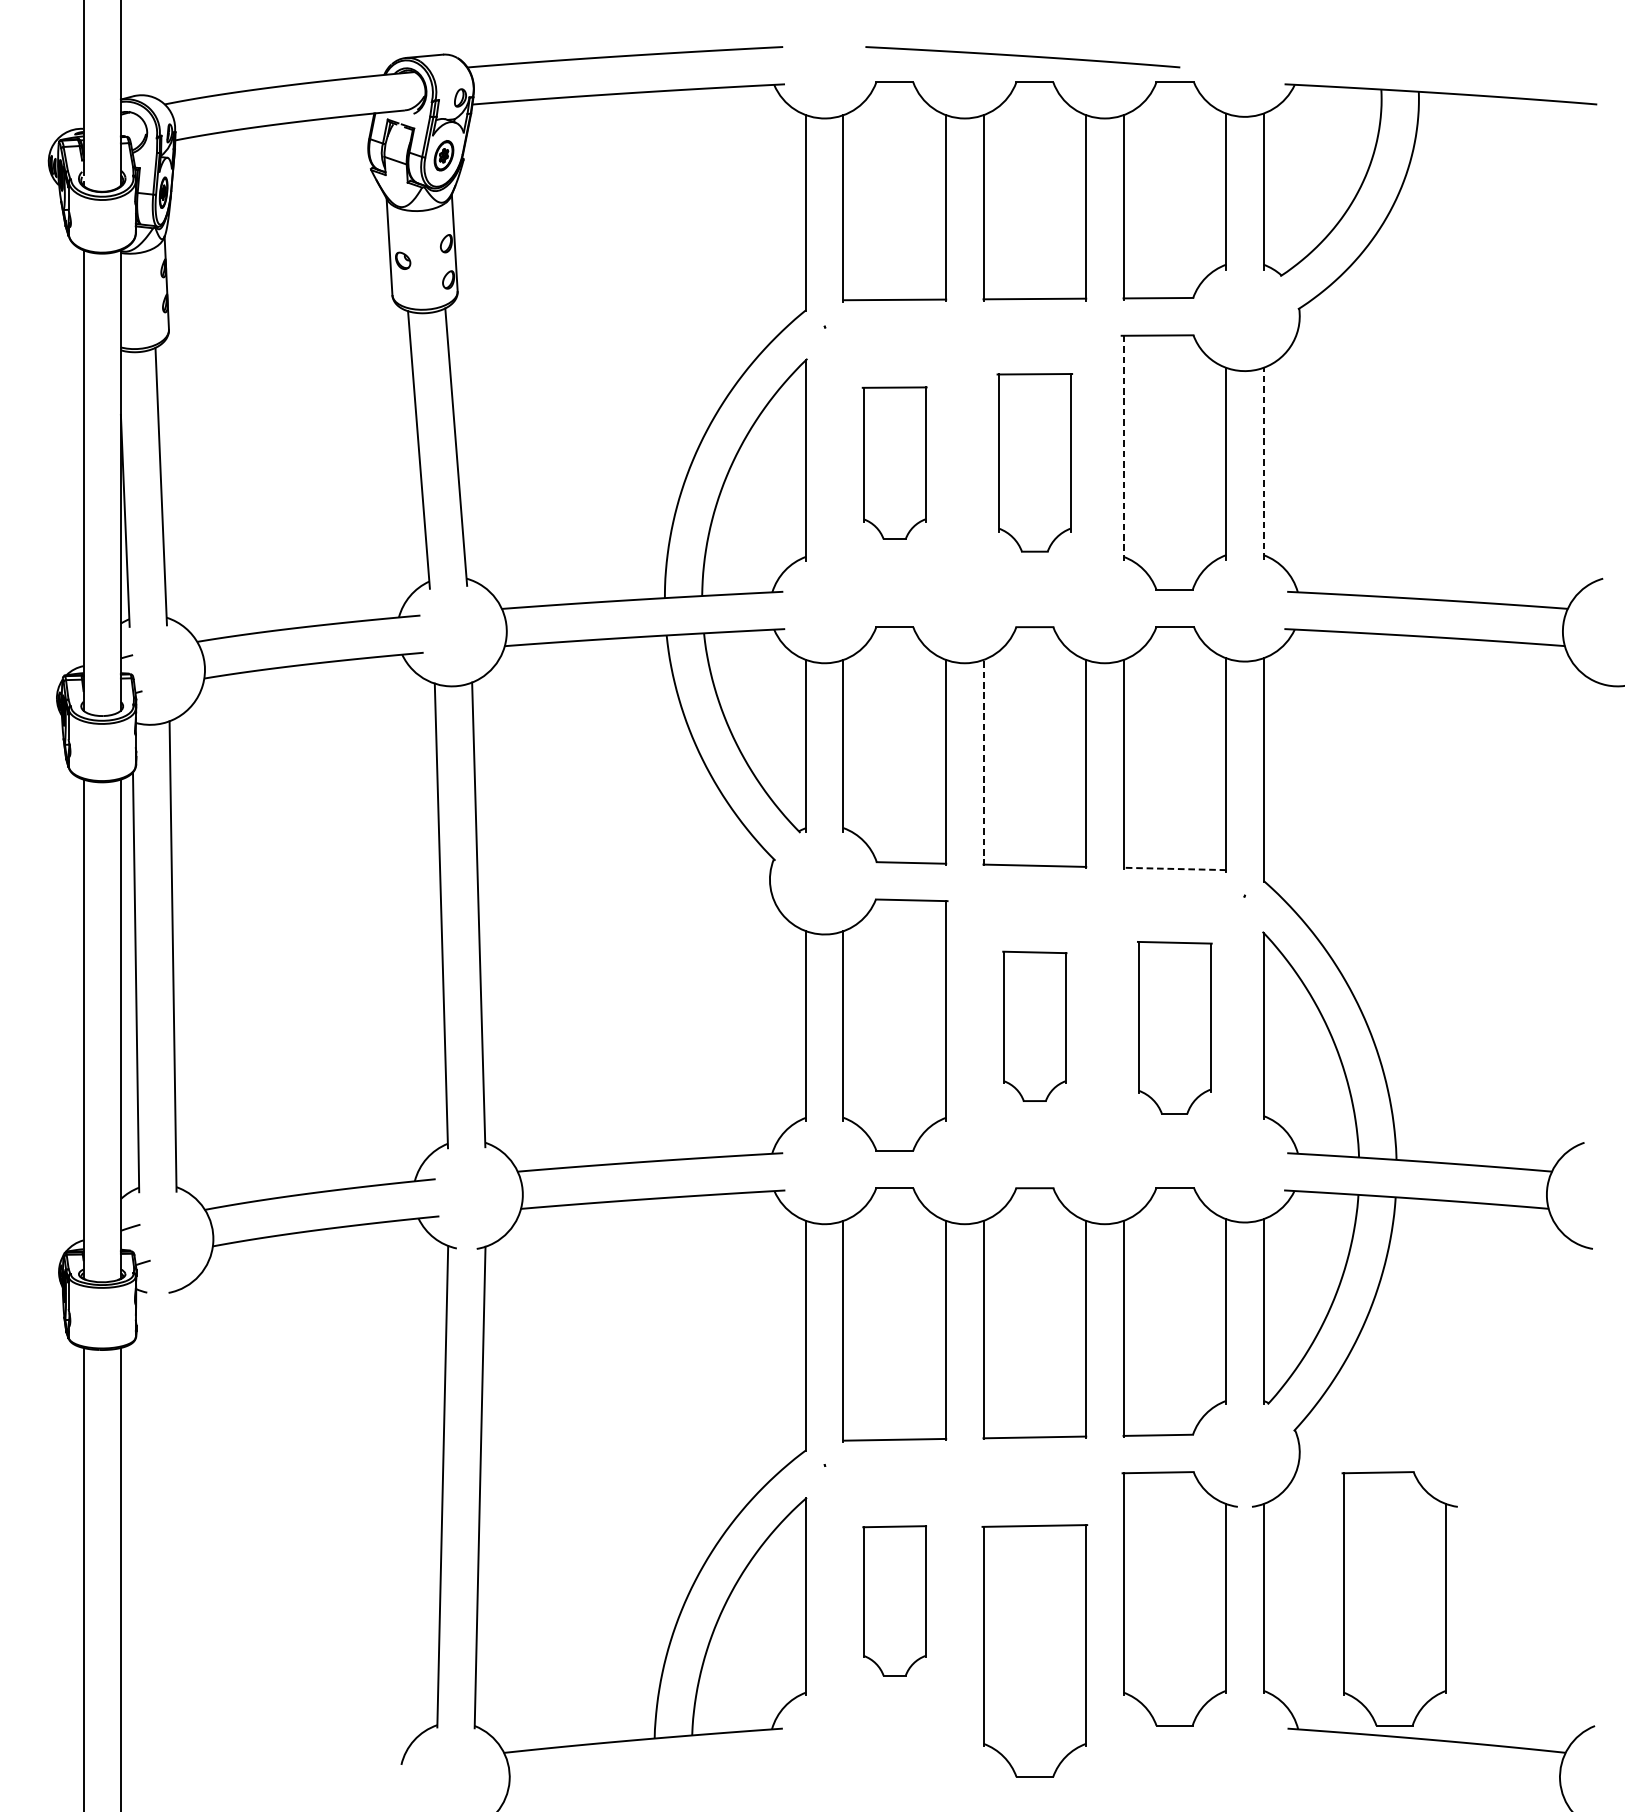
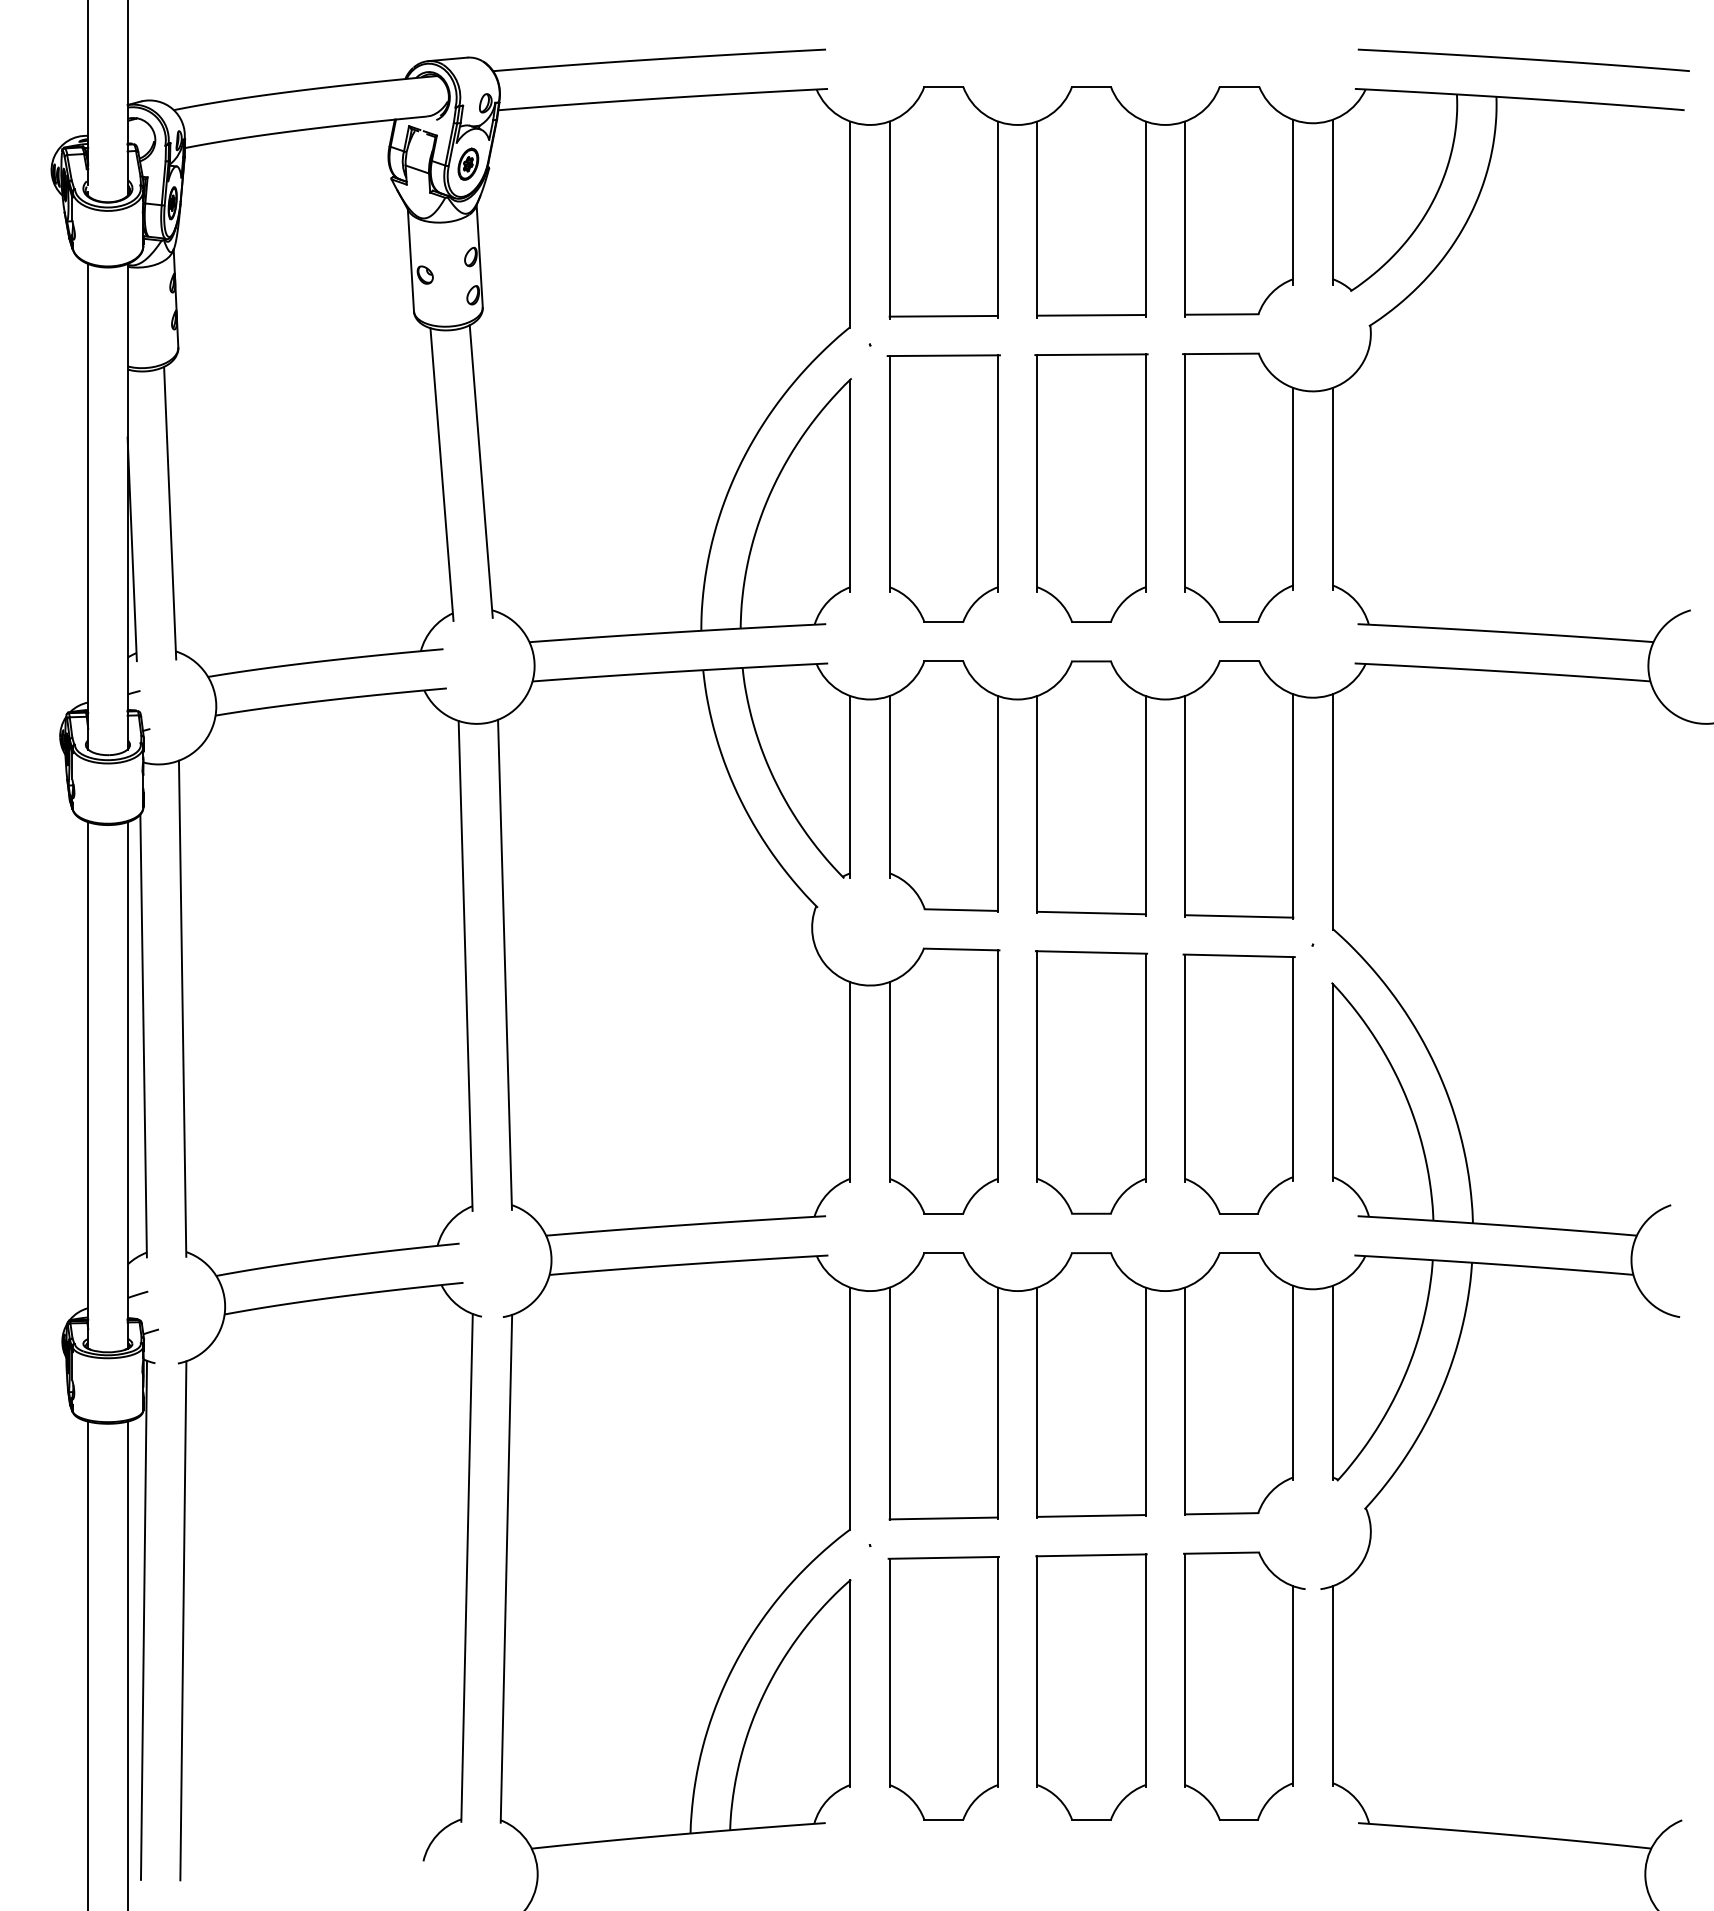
curve: (1022, 56) -> (1523, 59), moved
line: (1123, 448) -> (1185, 472), dashed -> solid
part: (1034, 462) -> (1091, 487), size x1.43
part: (894, 463) -> (943, 488), size x1.67
line: (1263, 463) -> (1332, 488), dashed -> solid
line: (983, 762) -> (1037, 804), dashed -> solid
line: (1174, 869) -> (1238, 916), dashed -> solid
part: (1034, 1026) -> (1091, 1082), size x1.67
part: (1174, 1027) -> (1238, 1083), size x1.43
line: (135, 1535) -> (143, 1619), added
line: (173, 1536) -> (183, 1620), added
part: (1399, 1598) -> (1476, 1685), removed
part: (894, 1601) -> (943, 1688), size x1.67
part: (1034, 1650) -> (1091, 1686), moved

